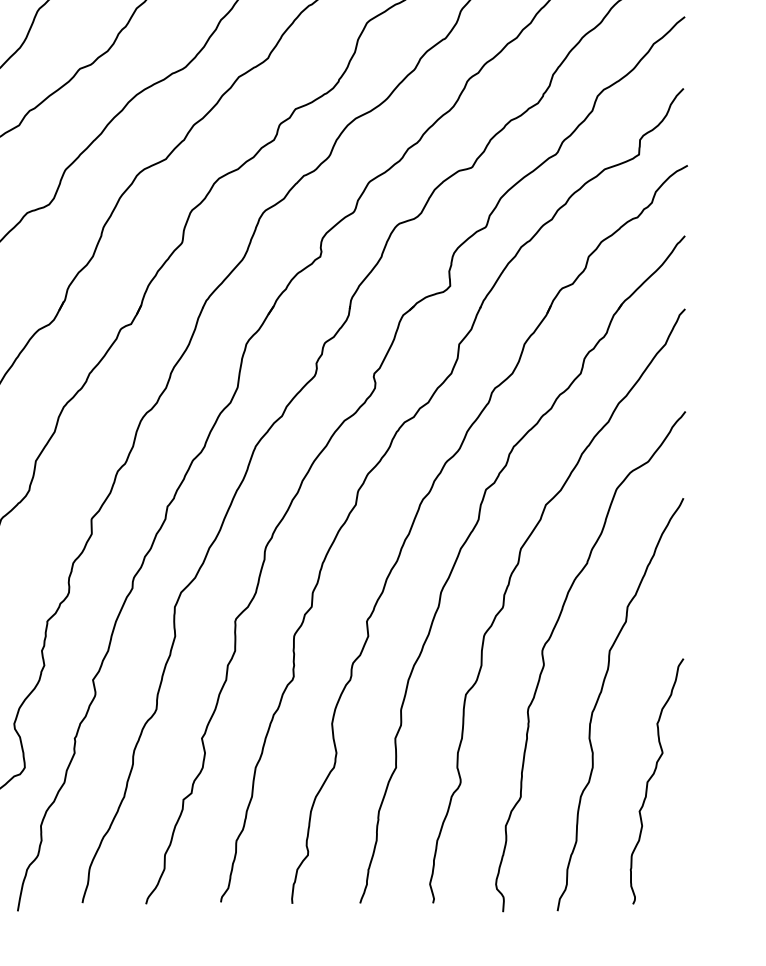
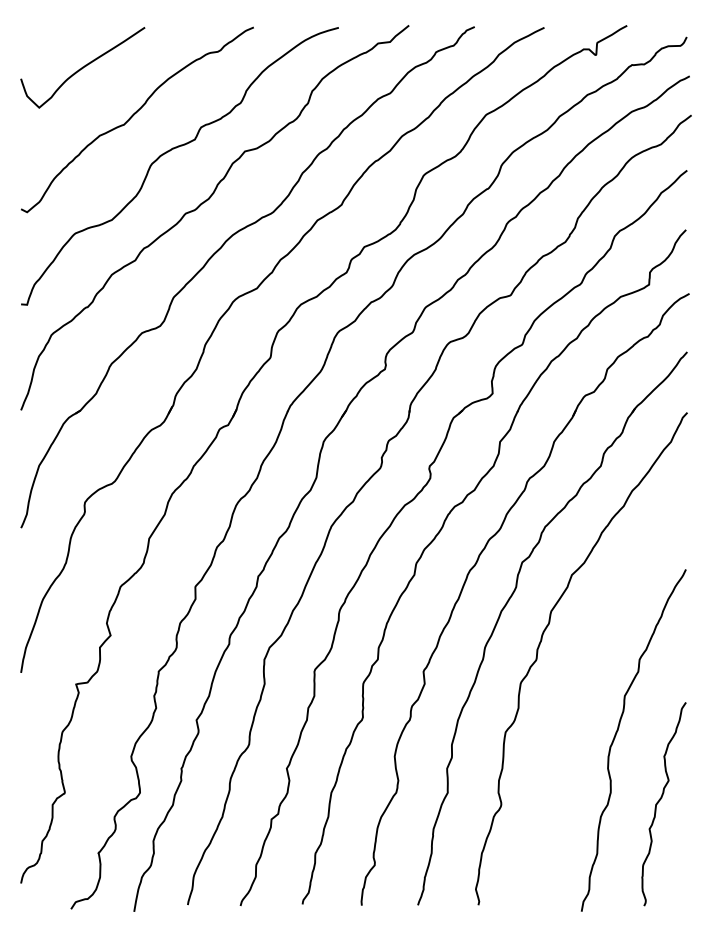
curve: (545, 663) -> (571, 706), removed

